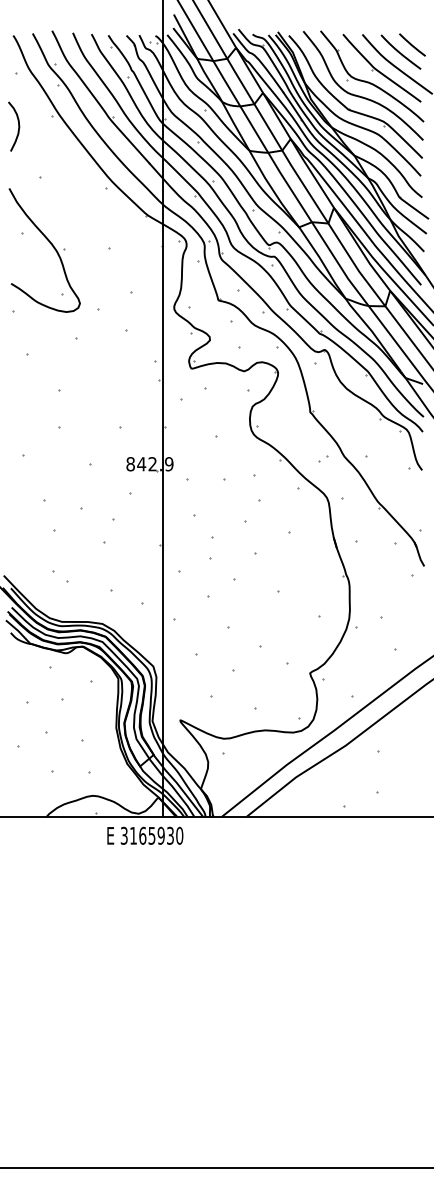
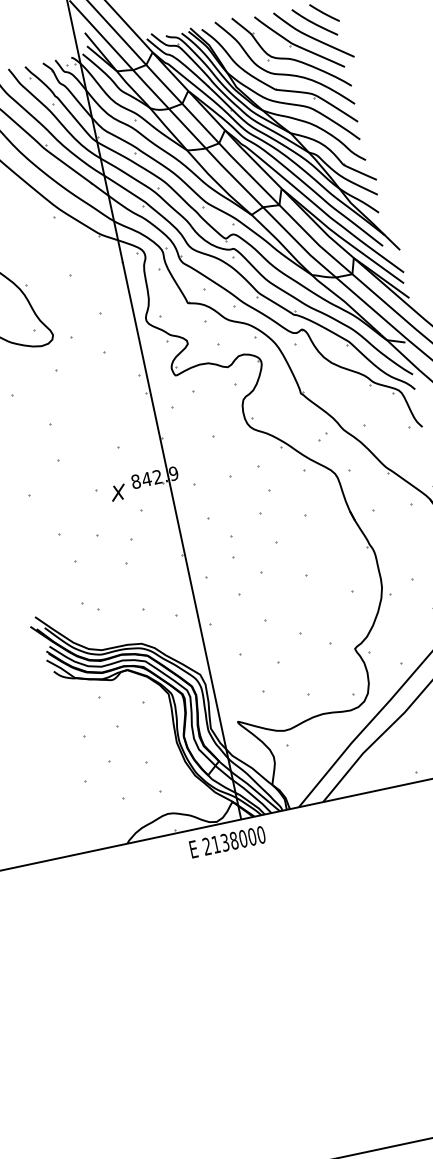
part: (110, 471) -> (117, 492), added
text: (147, 835) -> (229, 841), 3165930 -> 2138000

